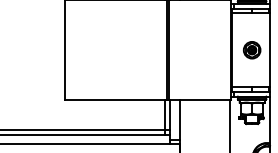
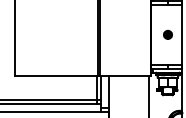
part: (252, 50) -> (168, 35), size x0.6

